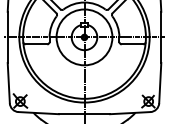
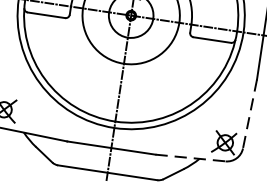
line: (160, 83) -> (250, 114), solid -> dashed
line: (130, 113) -> (190, 158), solid -> dashed

